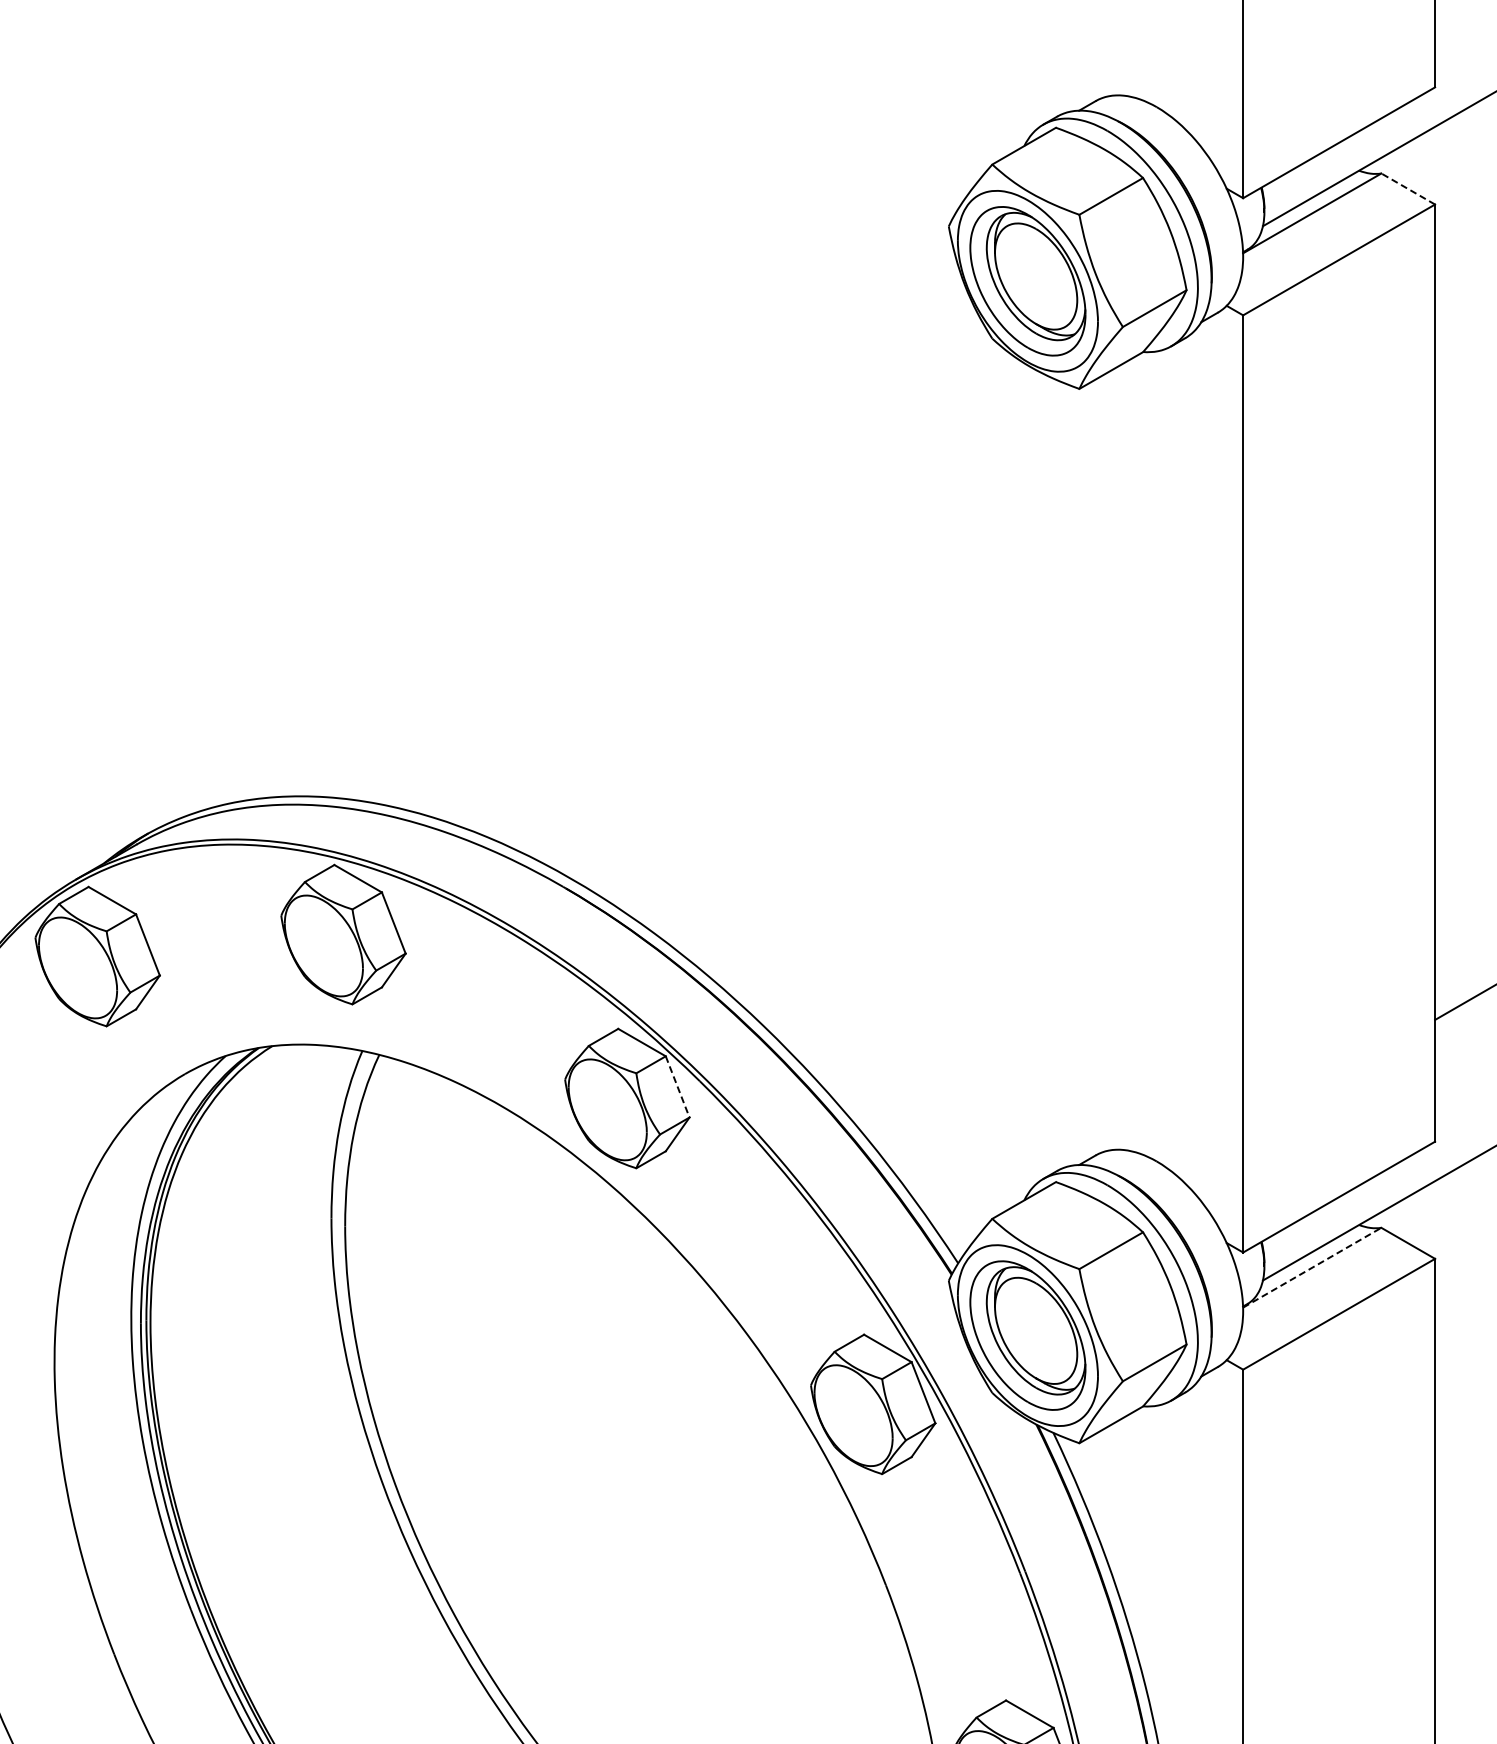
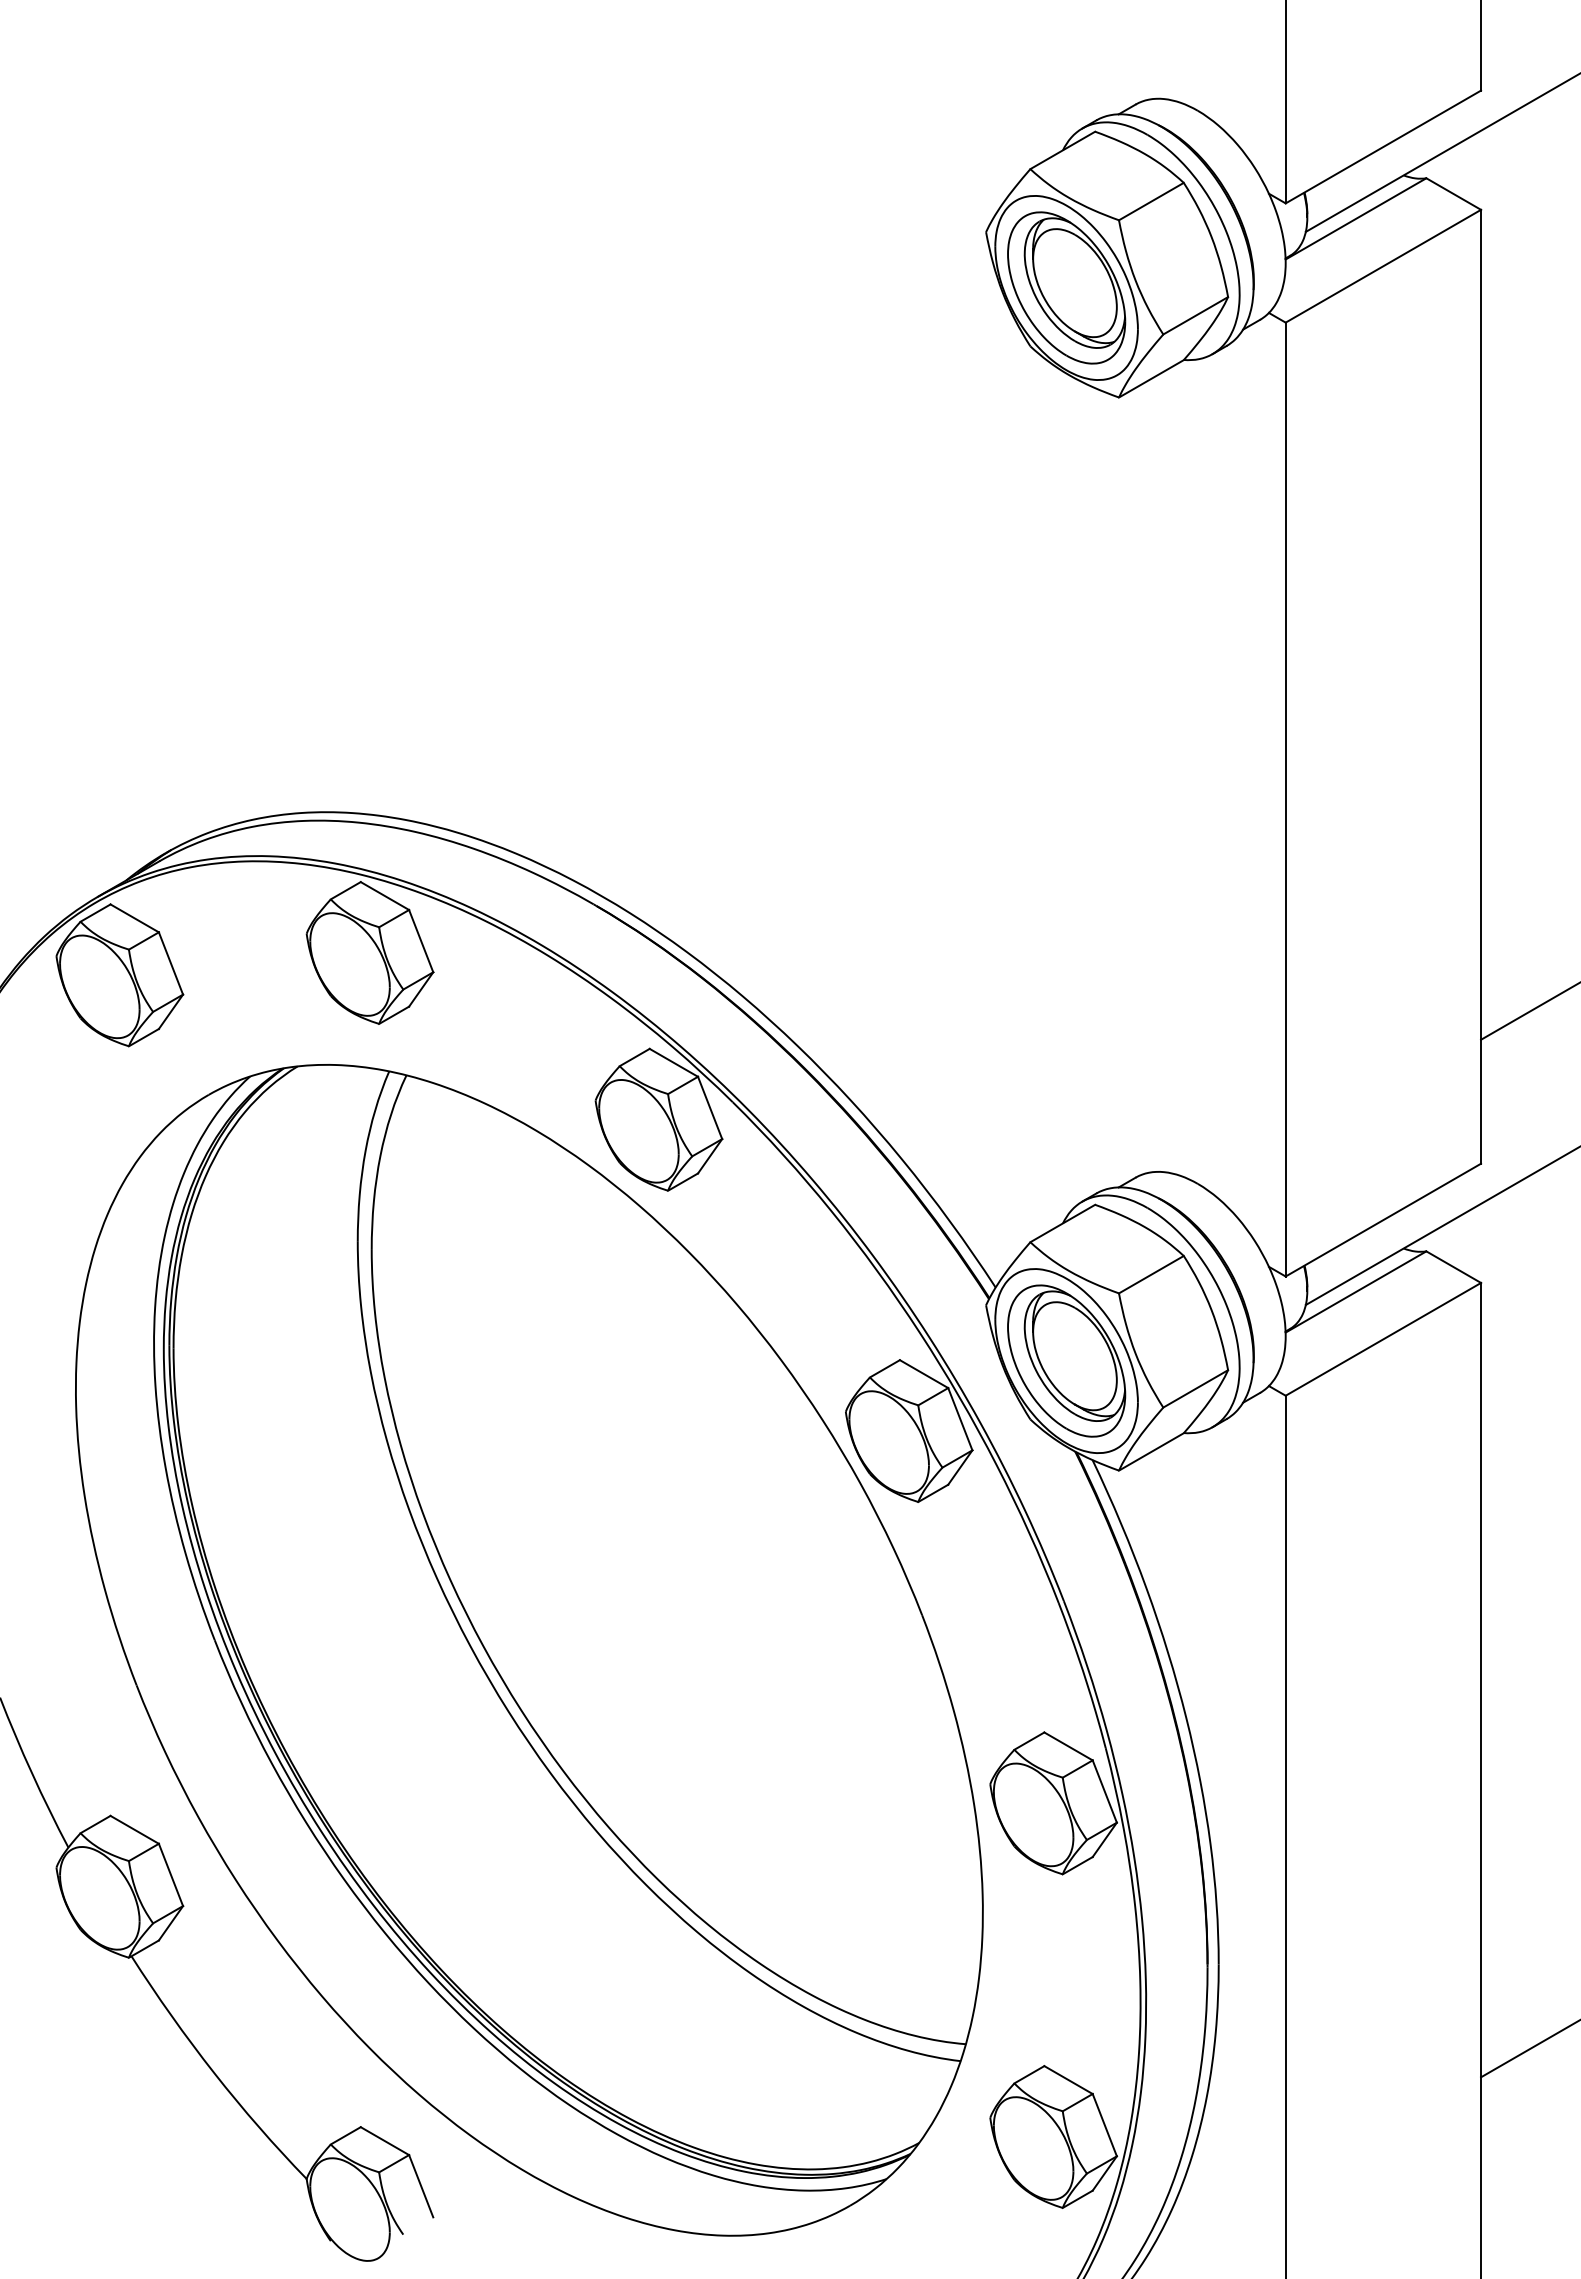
line: (1408, 189) -> (1453, 194), dashed -> solid
line: (678, 1087) -> (710, 1108), dashed -> solid
line: (1312, 1267) -> (1356, 1291), dashed -> solid

